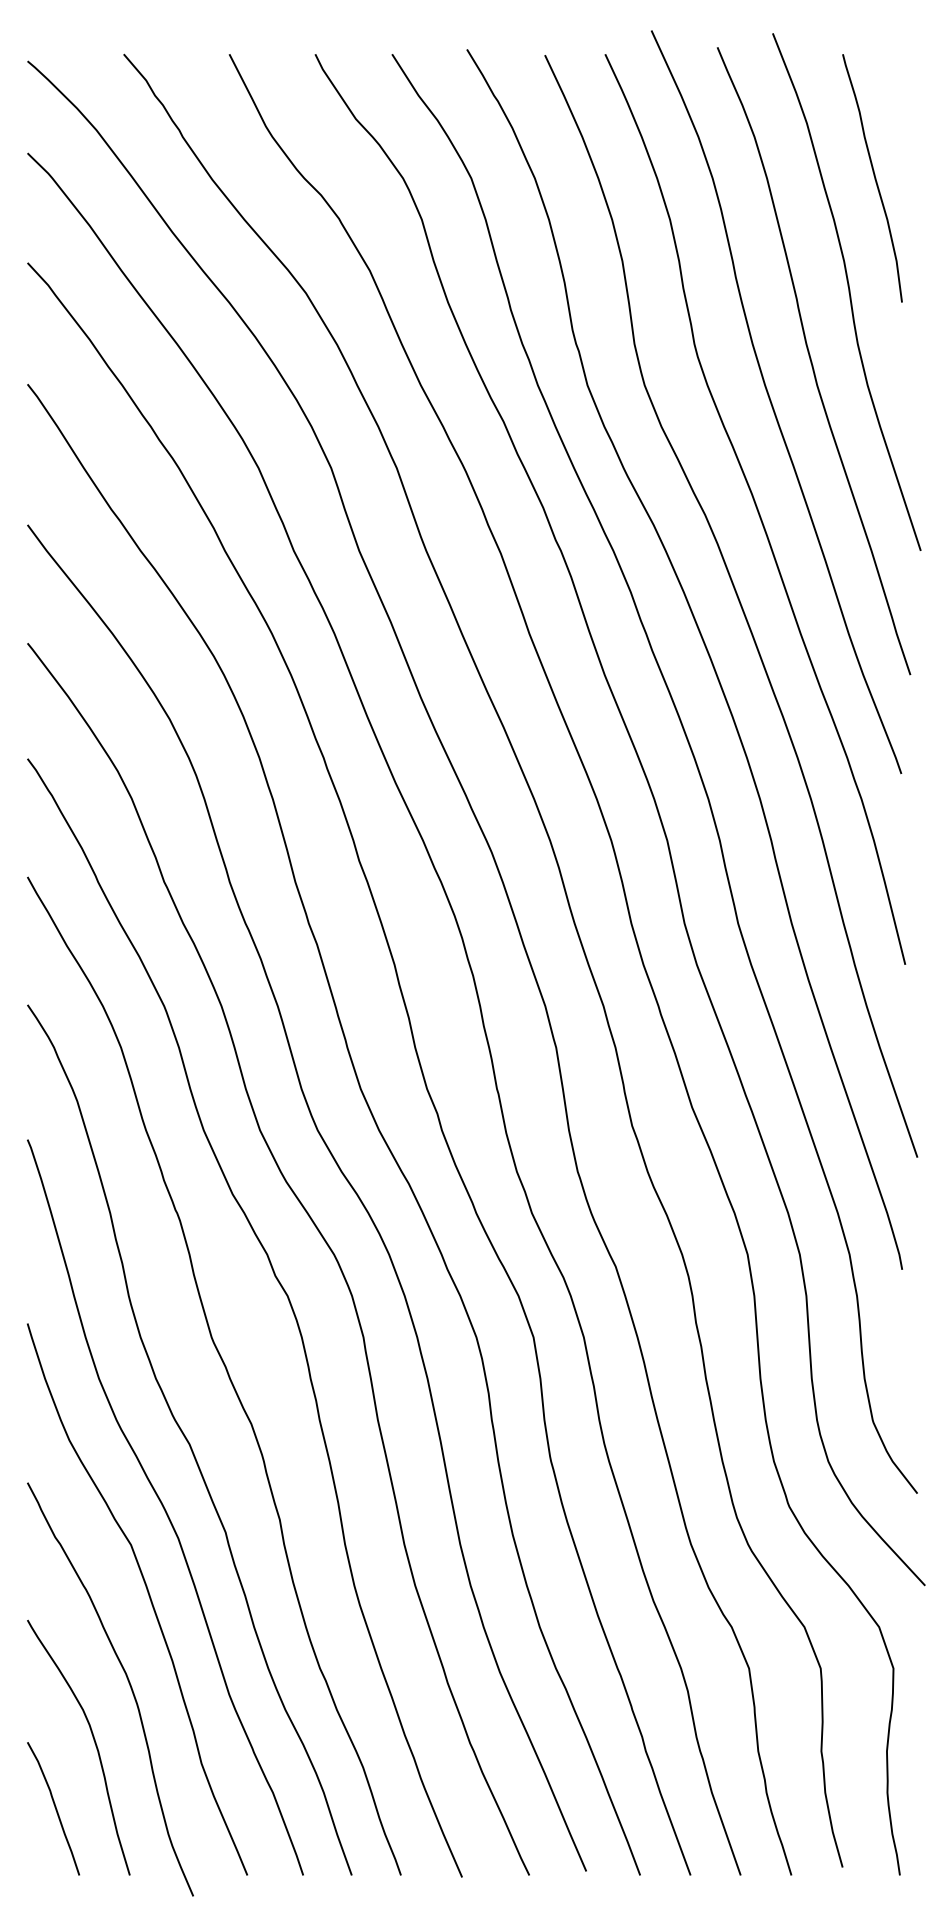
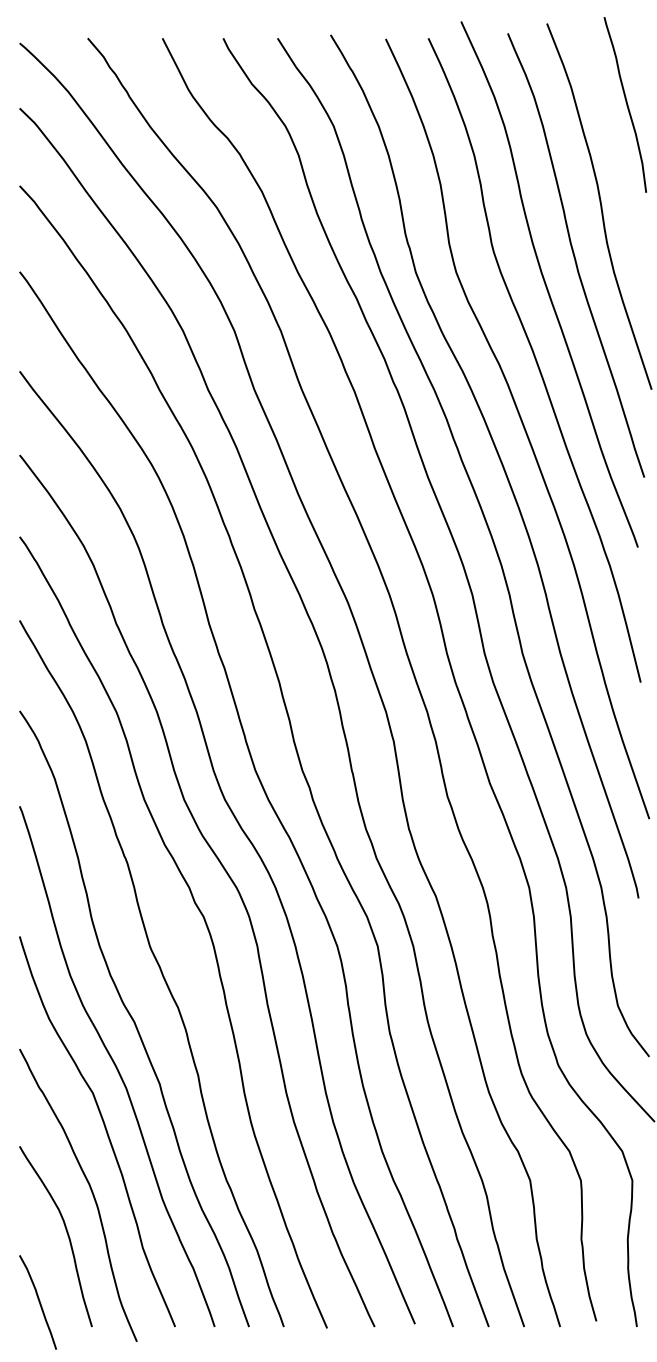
curve: (874, 178) -> (626, 105), moved
curve: (54, 1807) -> (38, 1301), moved

